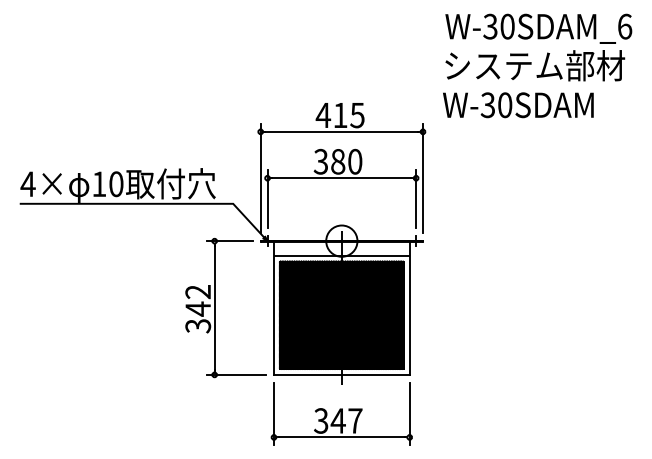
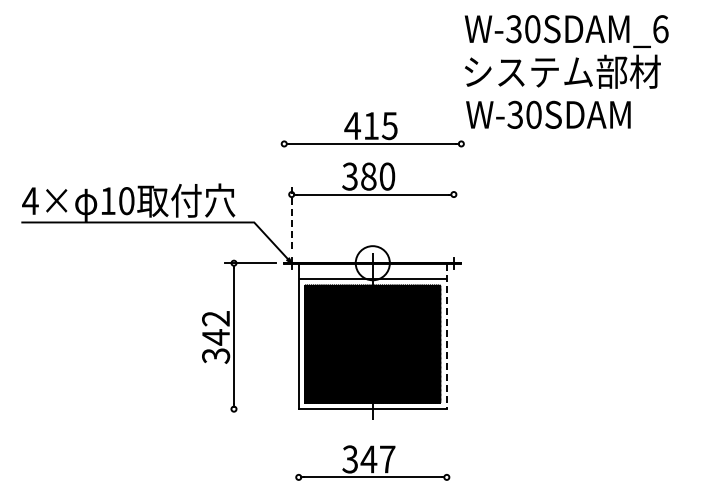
text: (538, 47) -> (566, 51), moved
text: (518, 104) -> (548, 114), moved
line: (260, 178) -> (284, 194), removed
line: (423, 178) -> (461, 194), removed
line: (267, 199) -> (291, 217), solid -> dashed
line: (415, 199) -> (453, 217), removed
line: (409, 309) -> (446, 337), solid -> dashed
line: (236, 375) -> (257, 409), removed
line: (273, 413) -> (298, 451), removed
line: (409, 413) -> (446, 451), removed

